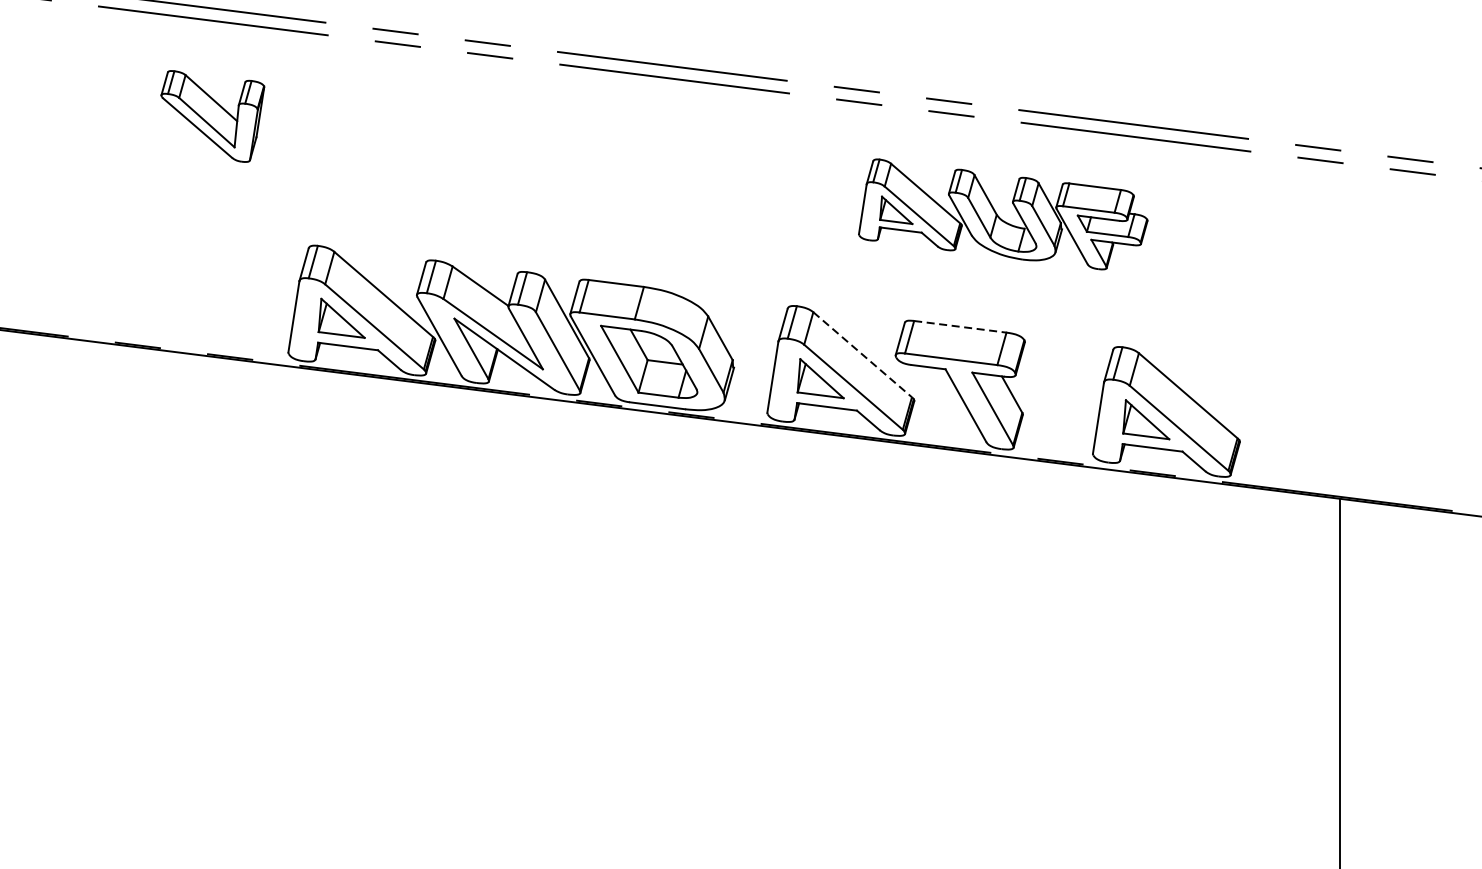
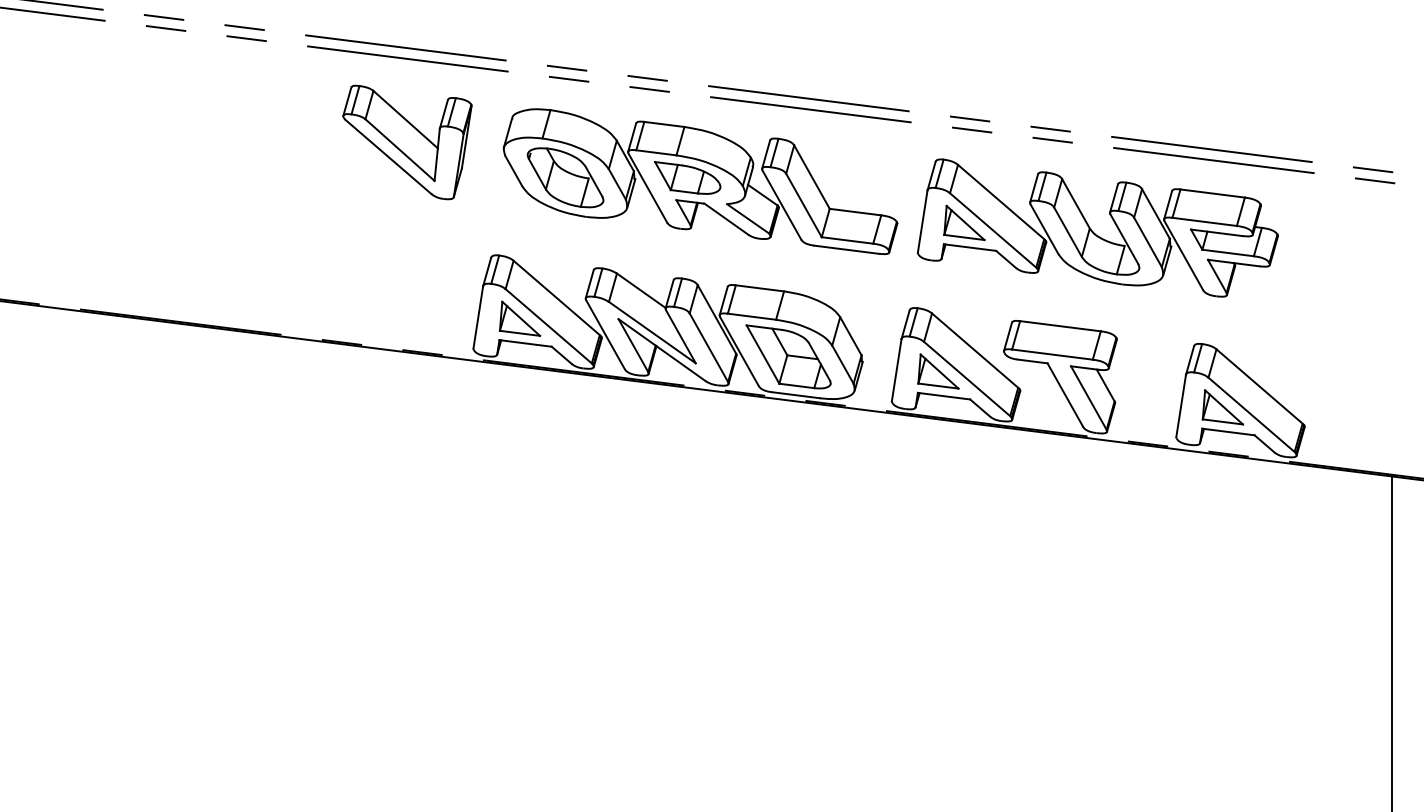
part: (212, 116) -> (407, 142), size x1.43
part: (548, 161) -> (700, 181), added
part: (1002, 213) -> (1097, 227), size x1.43
line: (960, 327) -> (1060, 326), dashed -> solid
line: (863, 354) -> (975, 350), dashed -> solid

